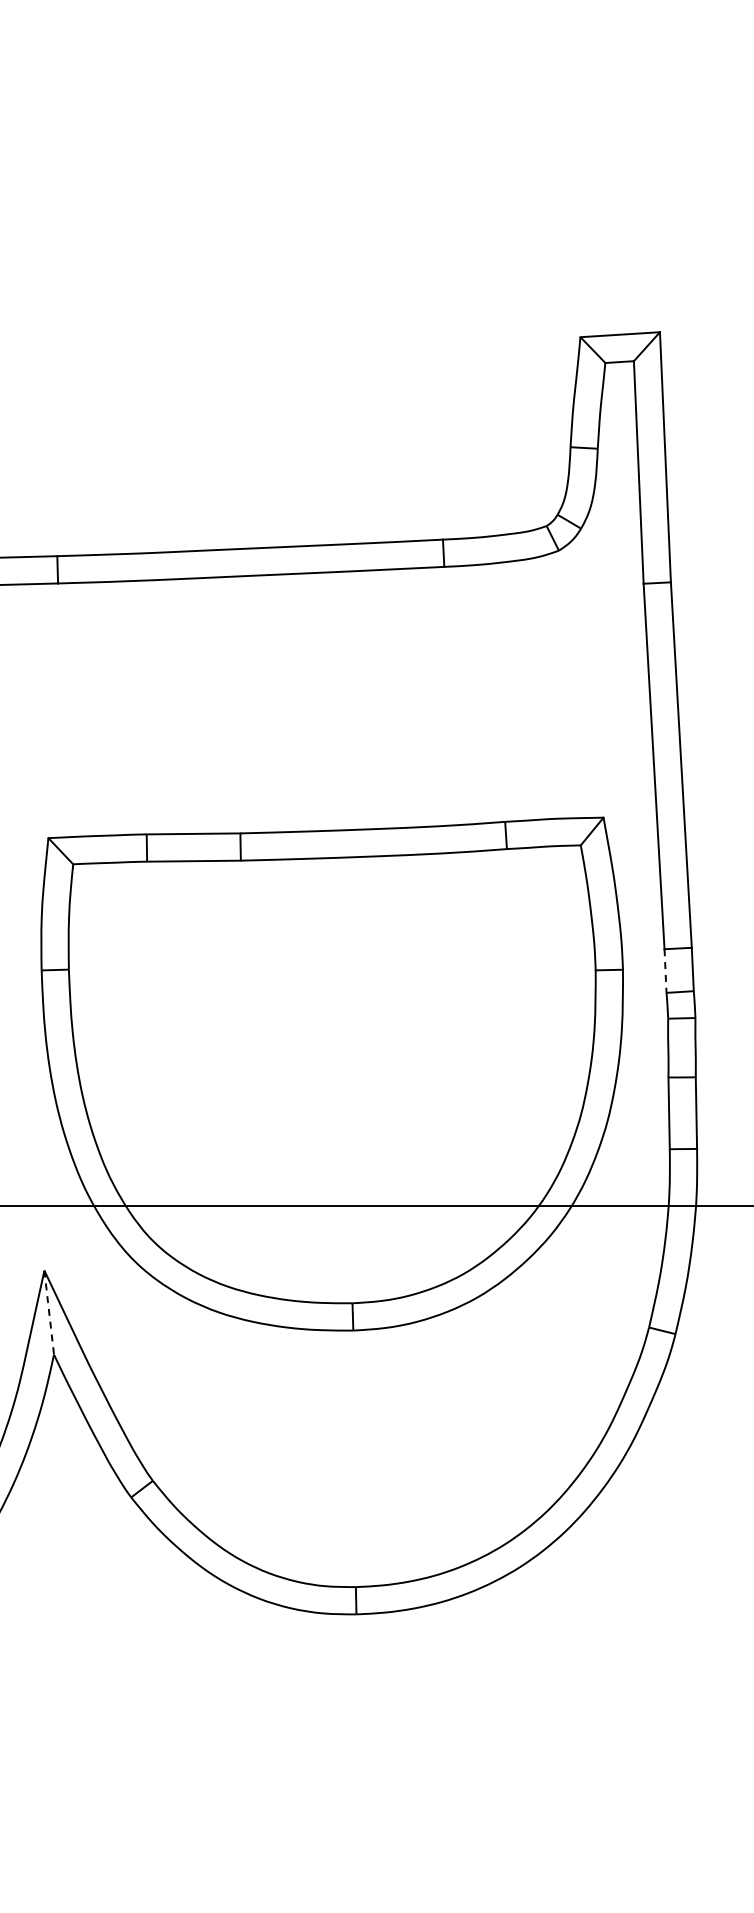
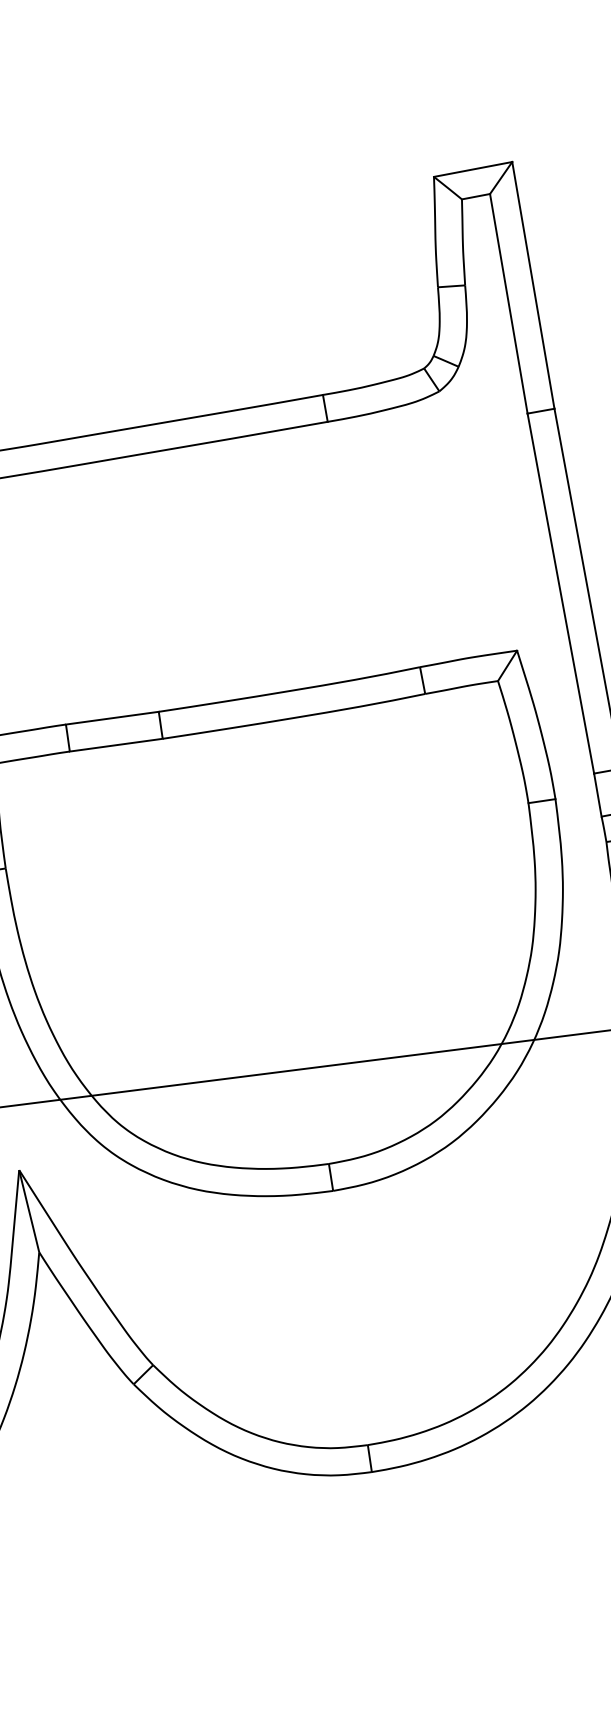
line: (665, 971) -> (597, 795), dashed -> solid
line: (49, 1312) -> (29, 1211), dashed -> solid

